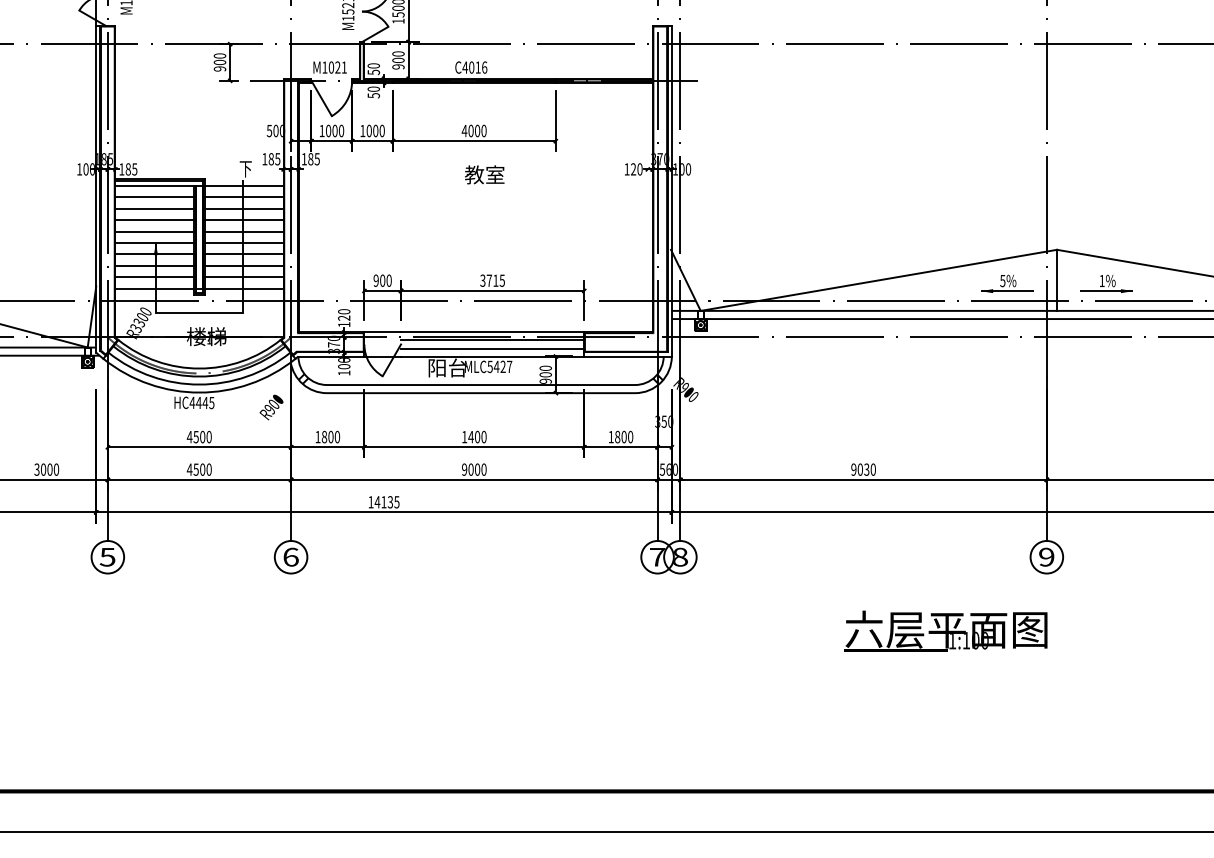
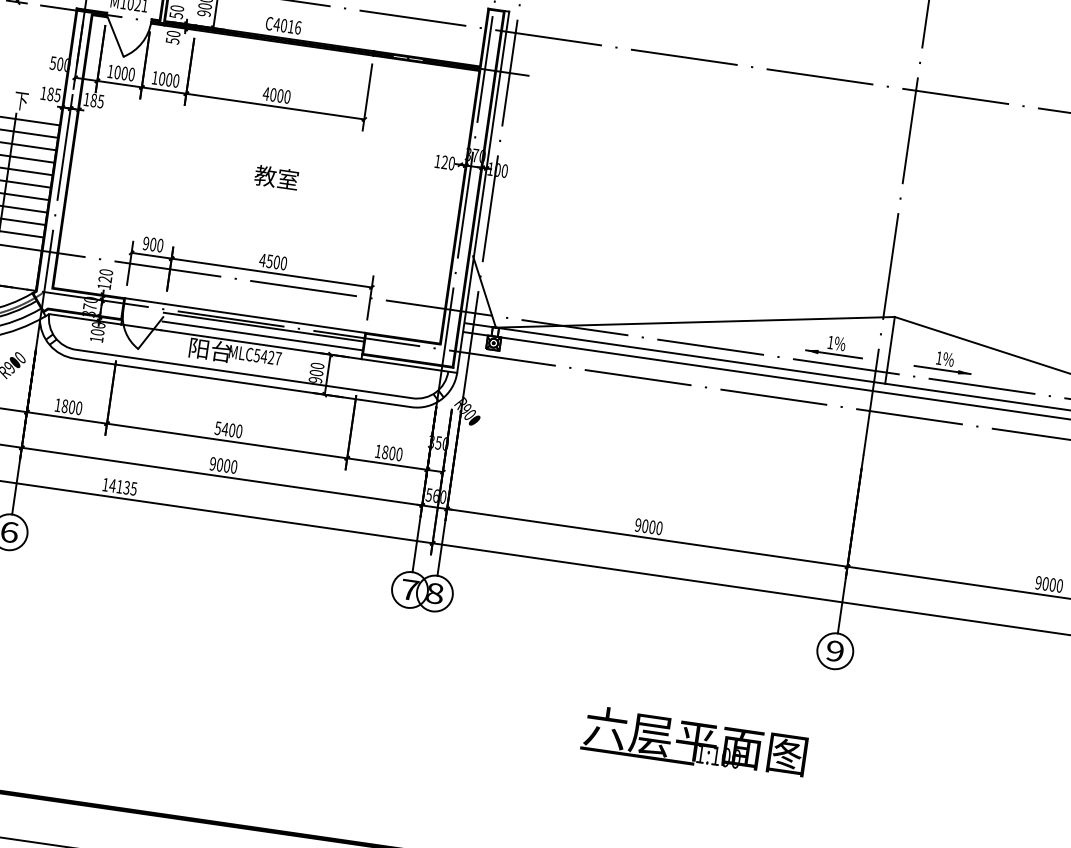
text: (484, 174) -> (276, 177), moved
text: (492, 280) -> (273, 261), 3715 -> 4500
text: (1002, 281) -> (830, 343), 5% -> 1%
text: (464, 437) -> (217, 428), 1400 -> 5400
text: (866, 469) -> (652, 527), 9030 -> 9000
text: (945, 630) -> (694, 741), moved

